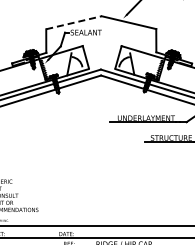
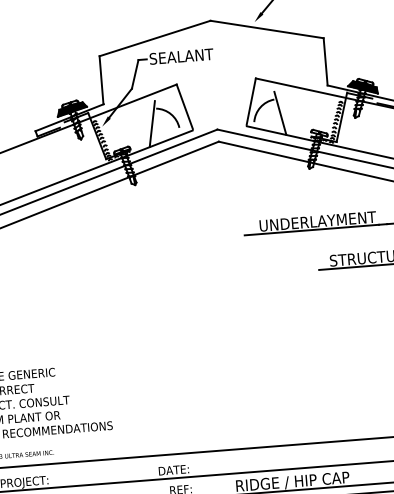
line: (74, 22) -> (156, 37), dashed -> solid

